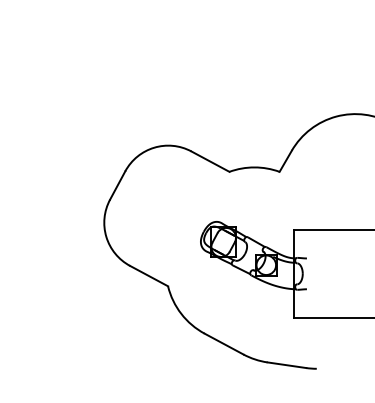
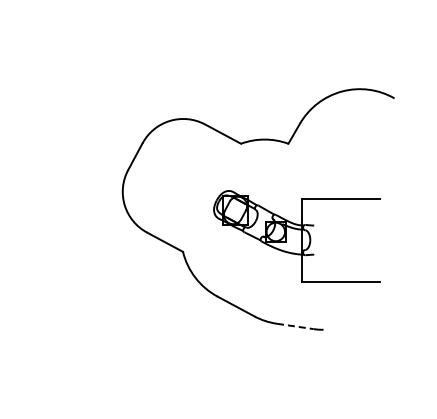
line: (287, 365) -> (295, 326), solid -> dashed

